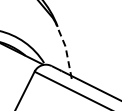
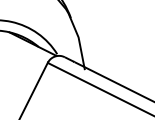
line: (66, 49) -> (79, 40), dashed -> solid

